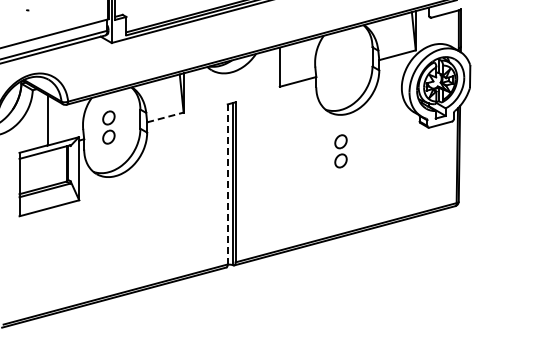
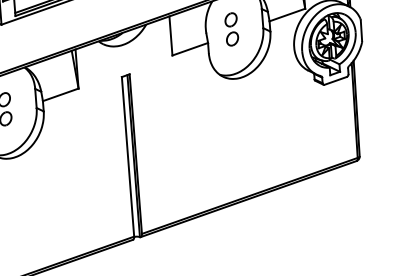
line: (165, 117) -> (60, 94), dashed -> solid
part: (340, 151) -> (231, 29), moved
line: (227, 184) -> (127, 156), dashed -> solid

